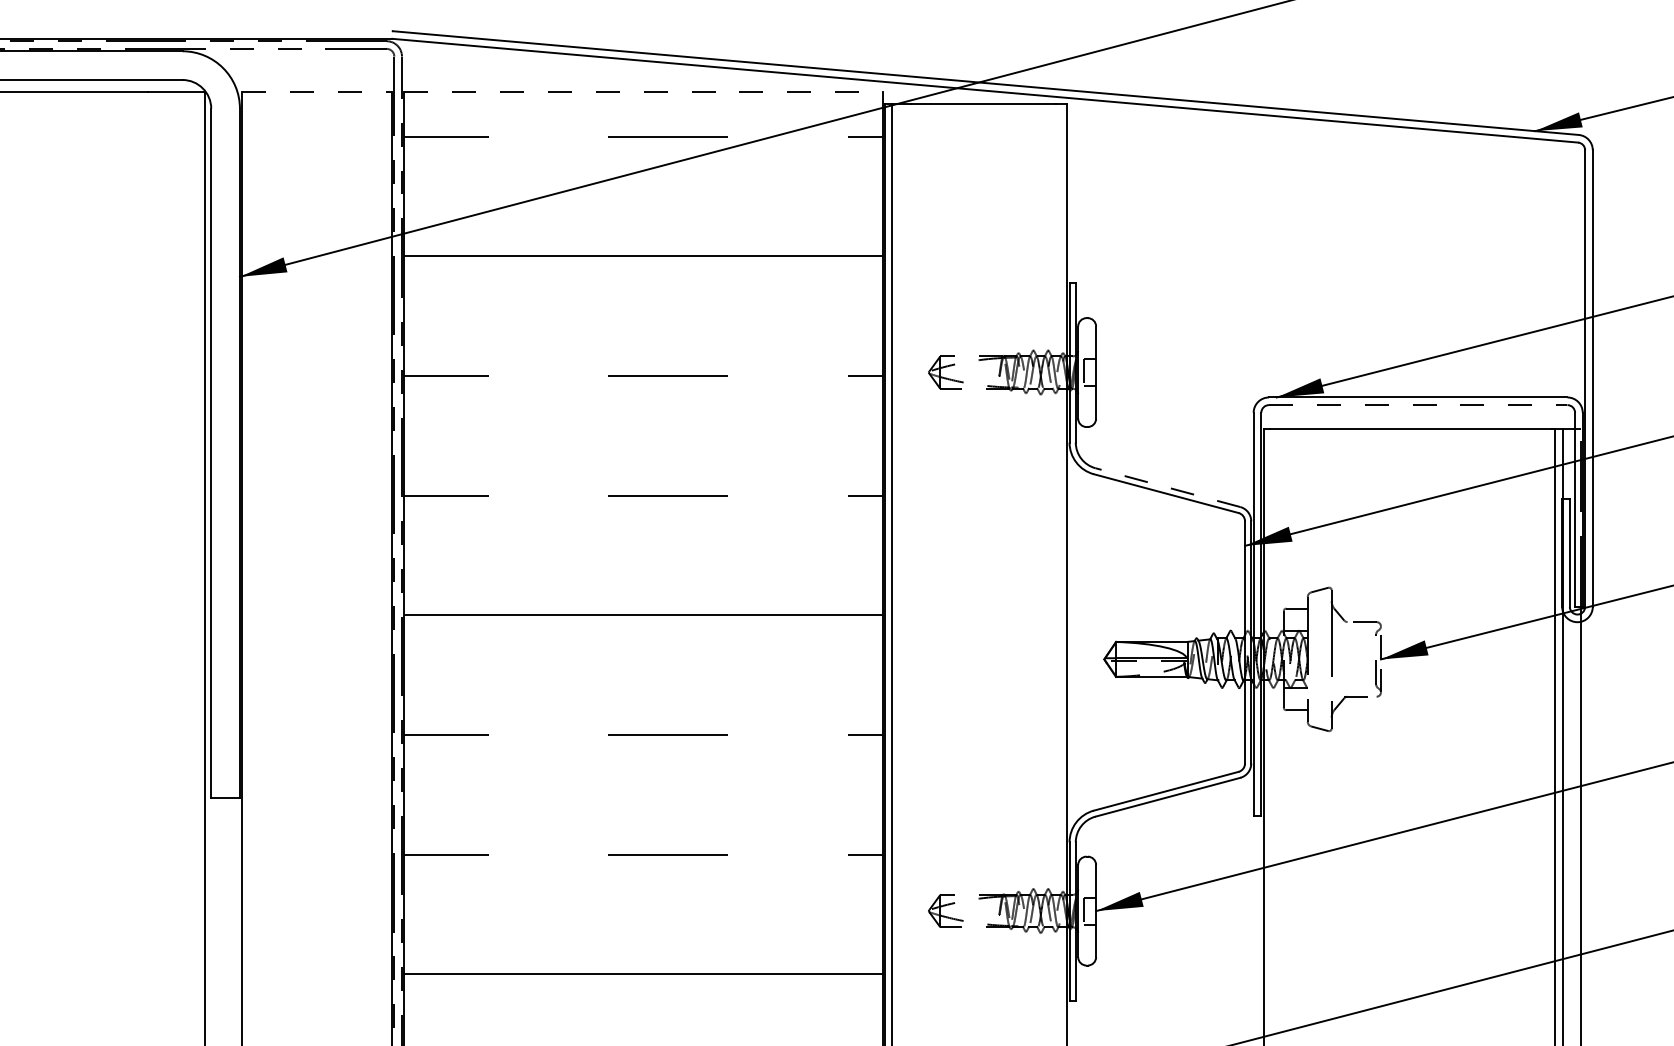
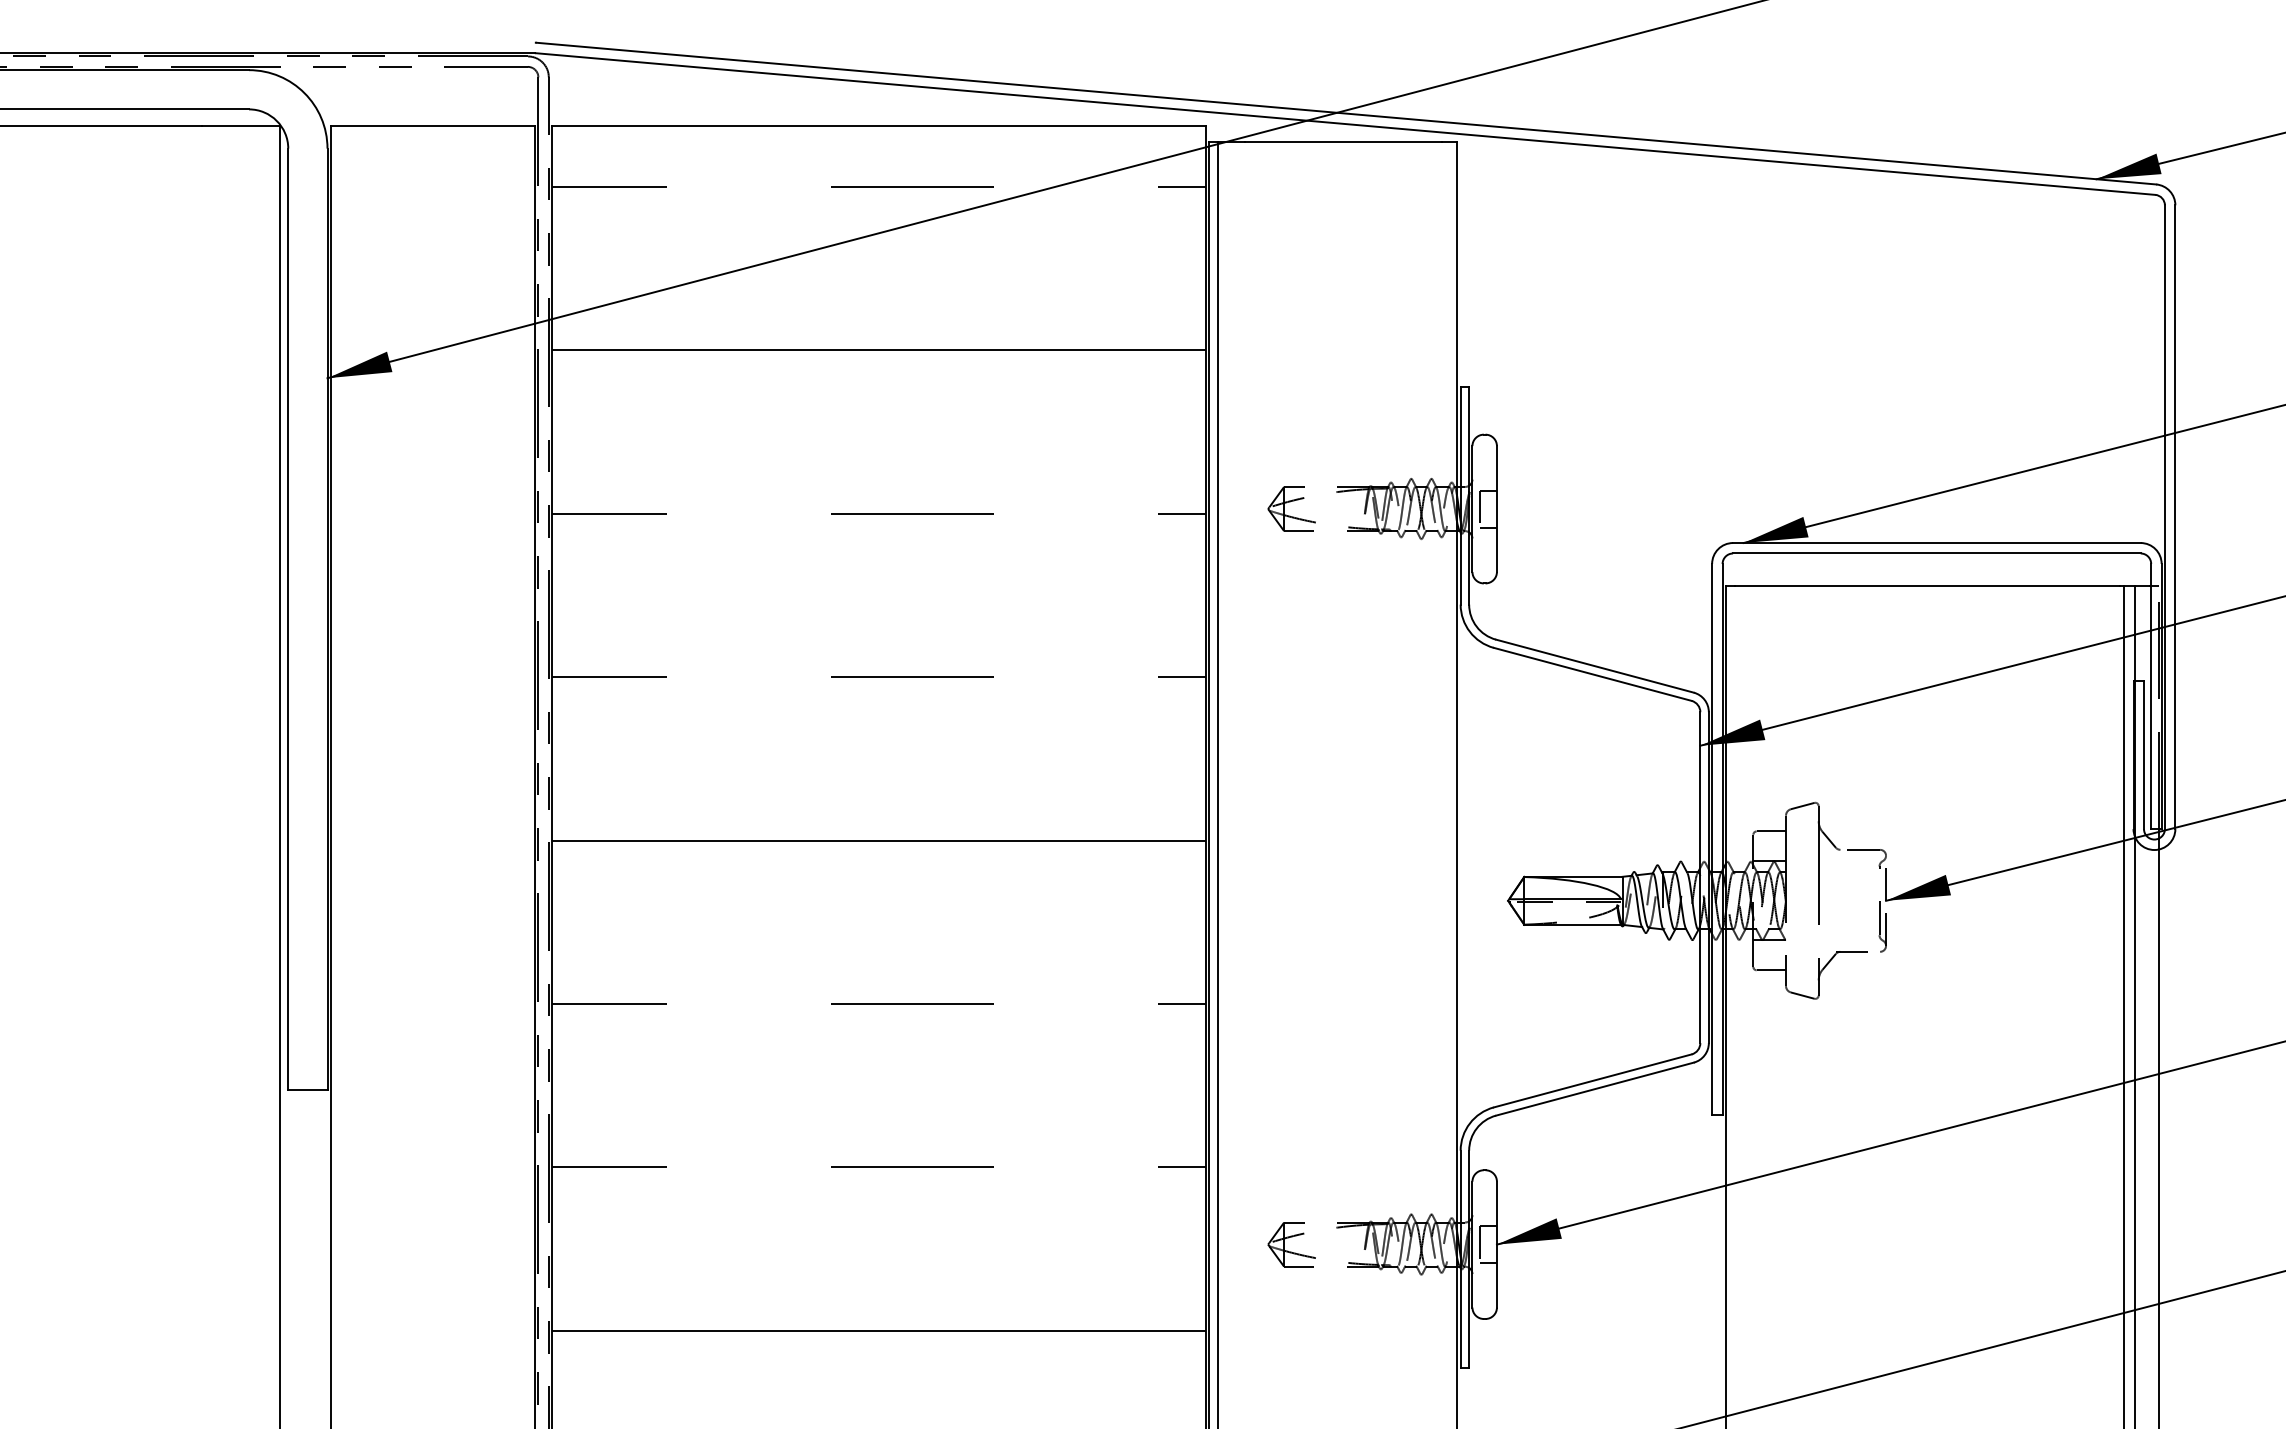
line: (317, 91) -> (433, 125), dashed -> solid
line: (644, 91) -> (879, 125), dashed -> solid
line: (1417, 405) -> (1936, 553), dashed -> solid
line: (1167, 487) -> (1594, 666), dashed -> solid

